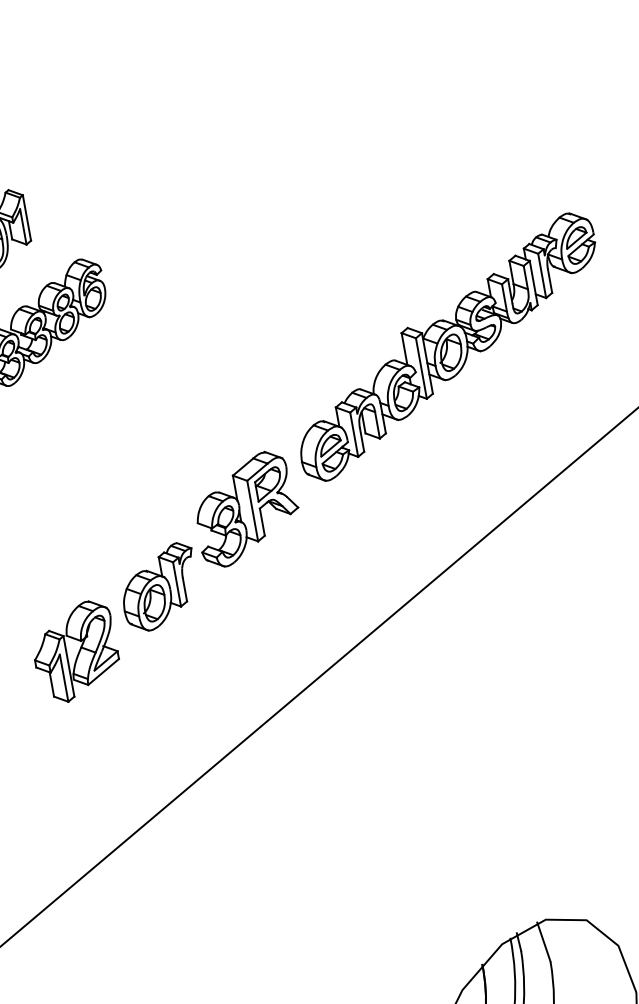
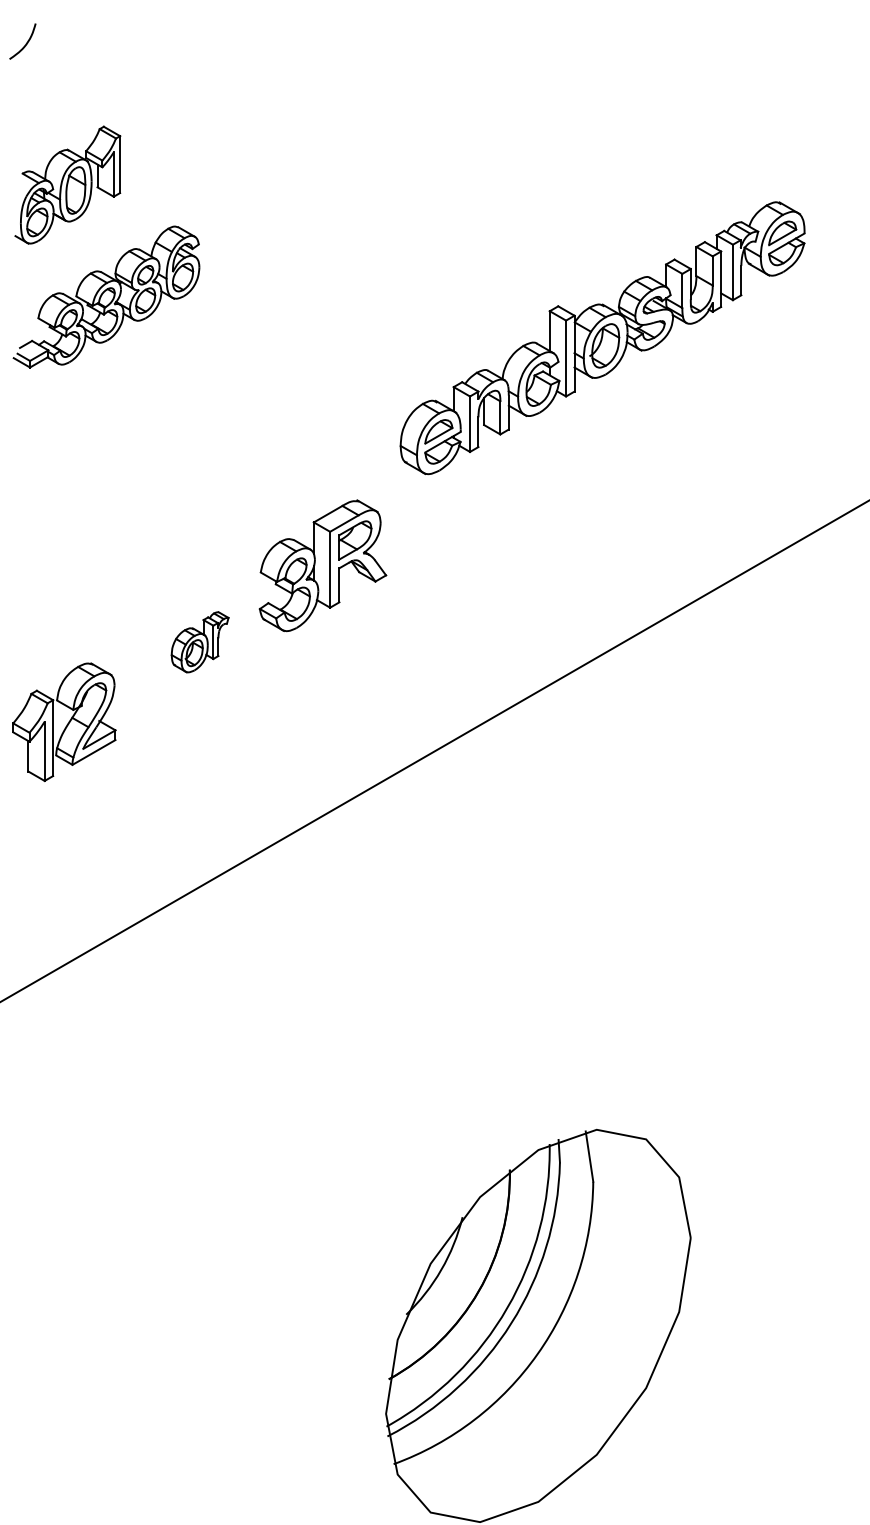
part: (447, 347) -> (602, 338), moved
part: (158, 587) -> (199, 642), size x0.6
part: (75, 652) -> (64, 722), moved

